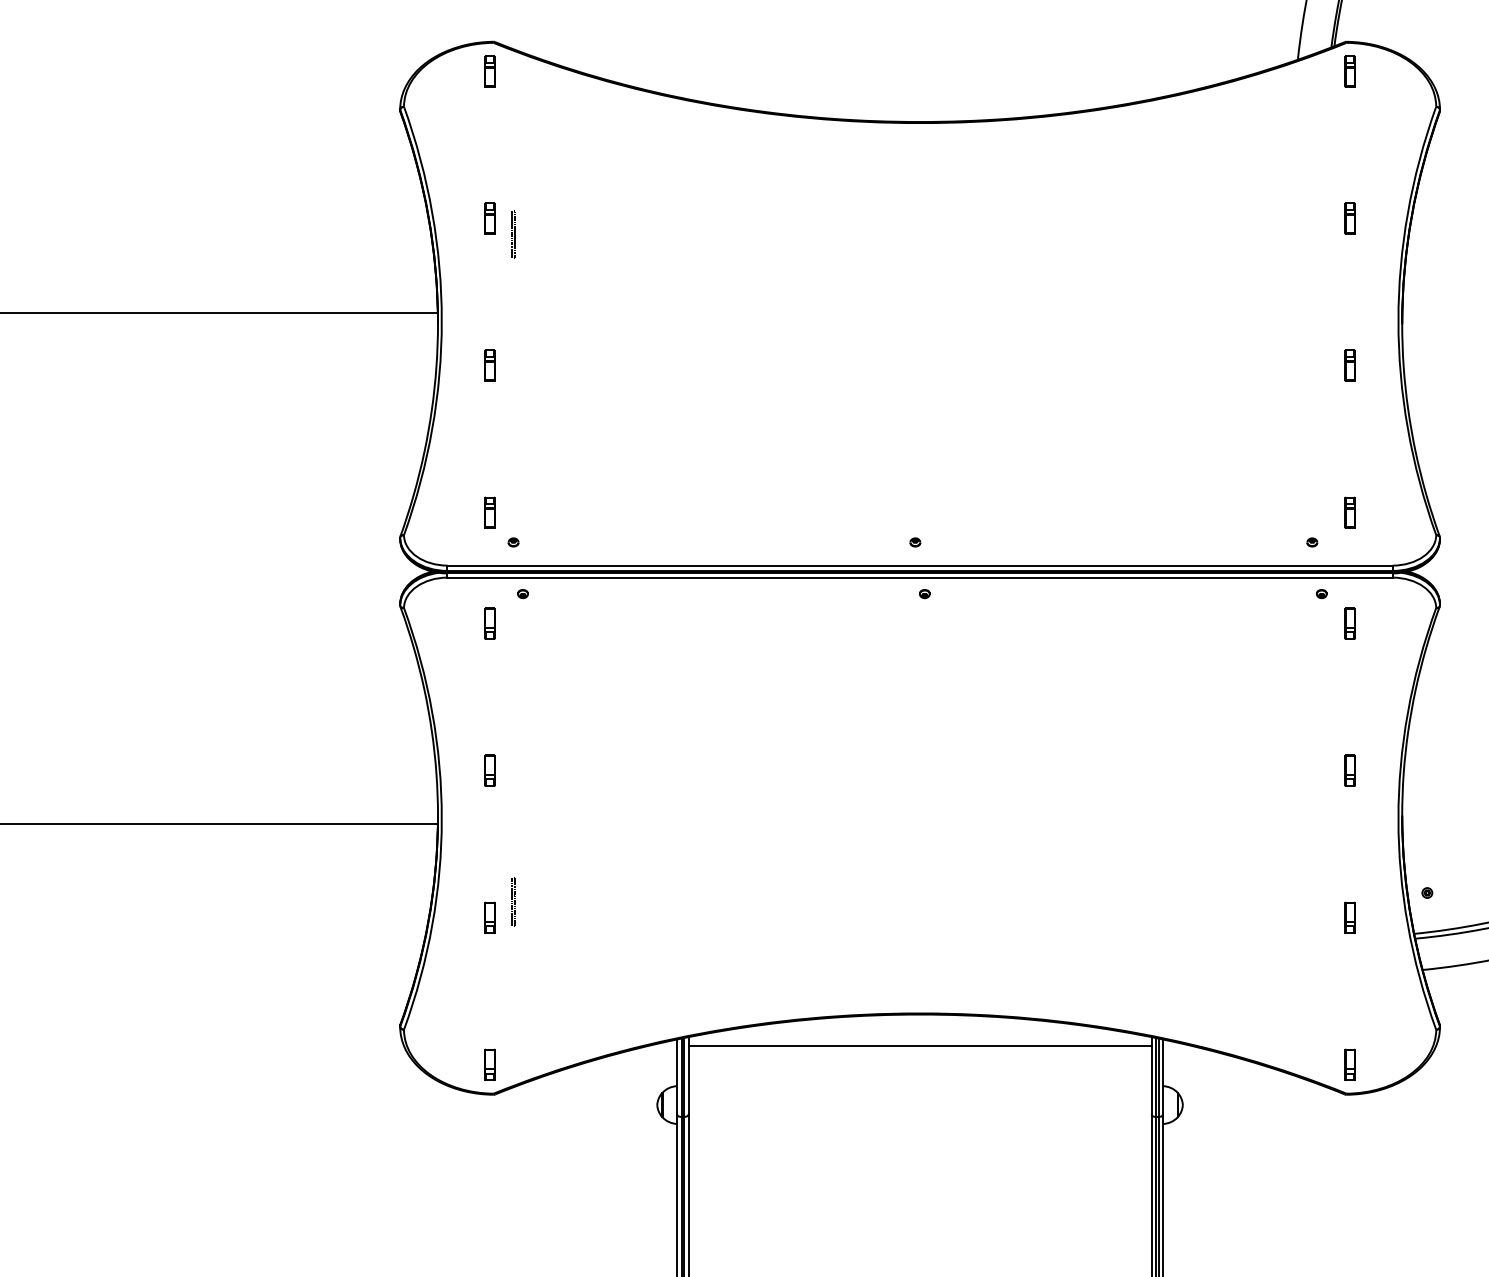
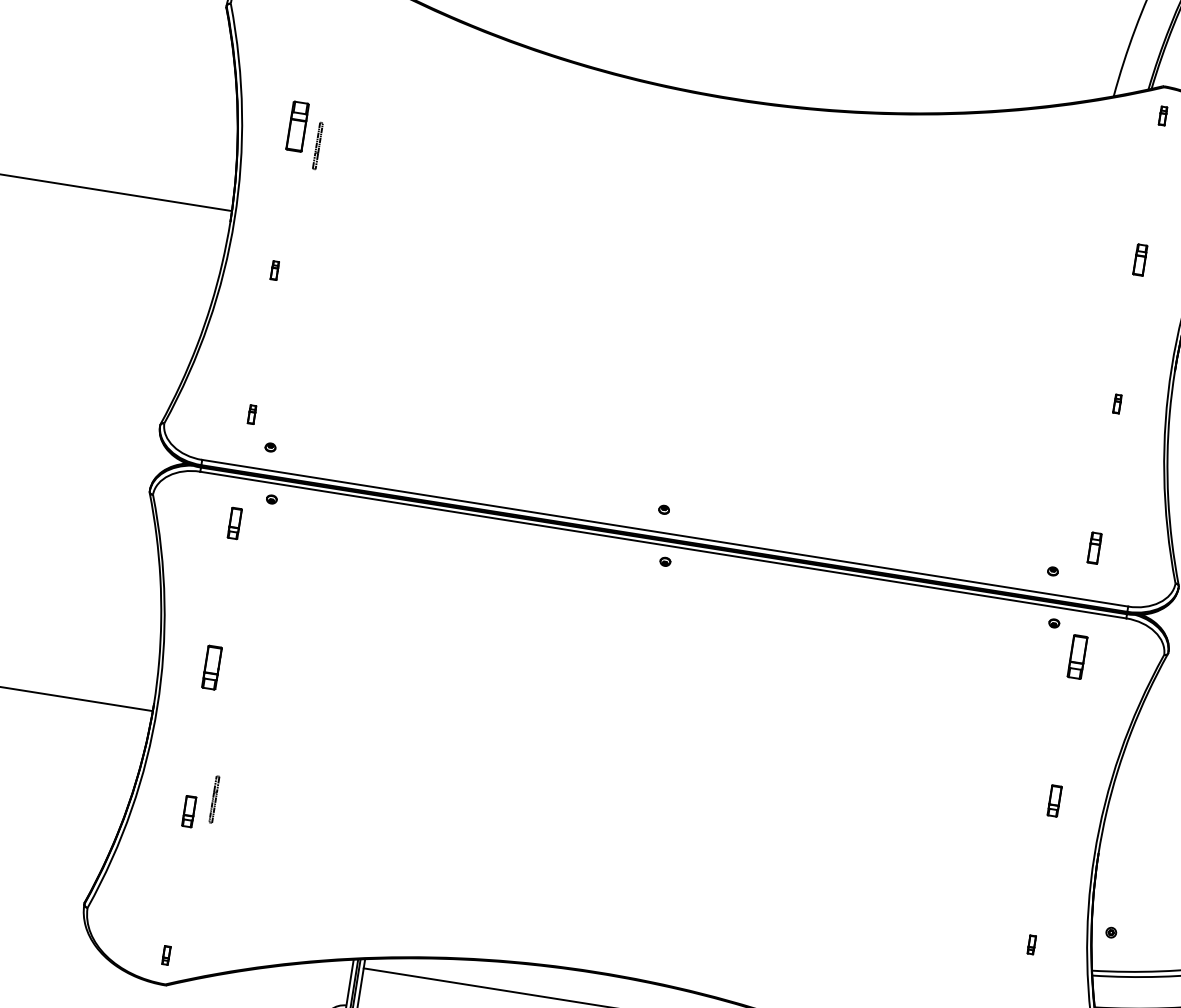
part: (1349, 71) -> (1162, 115), size x0.6
part: (489, 218) -> (297, 126), size x1.6
part: (489, 365) -> (274, 270), size x0.6
part: (1349, 365) -> (1116, 403), size x0.6
part: (489, 512) -> (251, 414), size x0.6
part: (1349, 623) -> (1076, 656), size x1.4
part: (489, 770) -> (211, 667), size x1.4
part: (1349, 917) -> (1031, 944), size x0.6
part: (489, 1064) -> (165, 955), size x0.6

